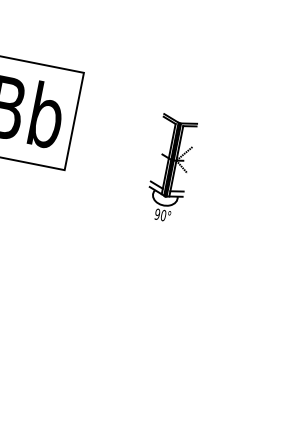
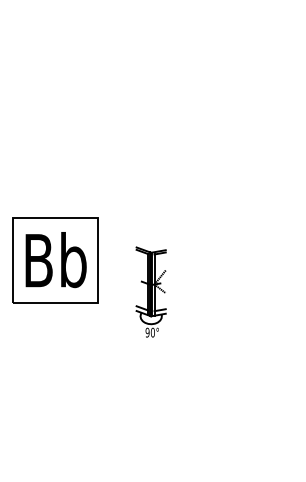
part: (170, 167) -> (150, 291), moved

